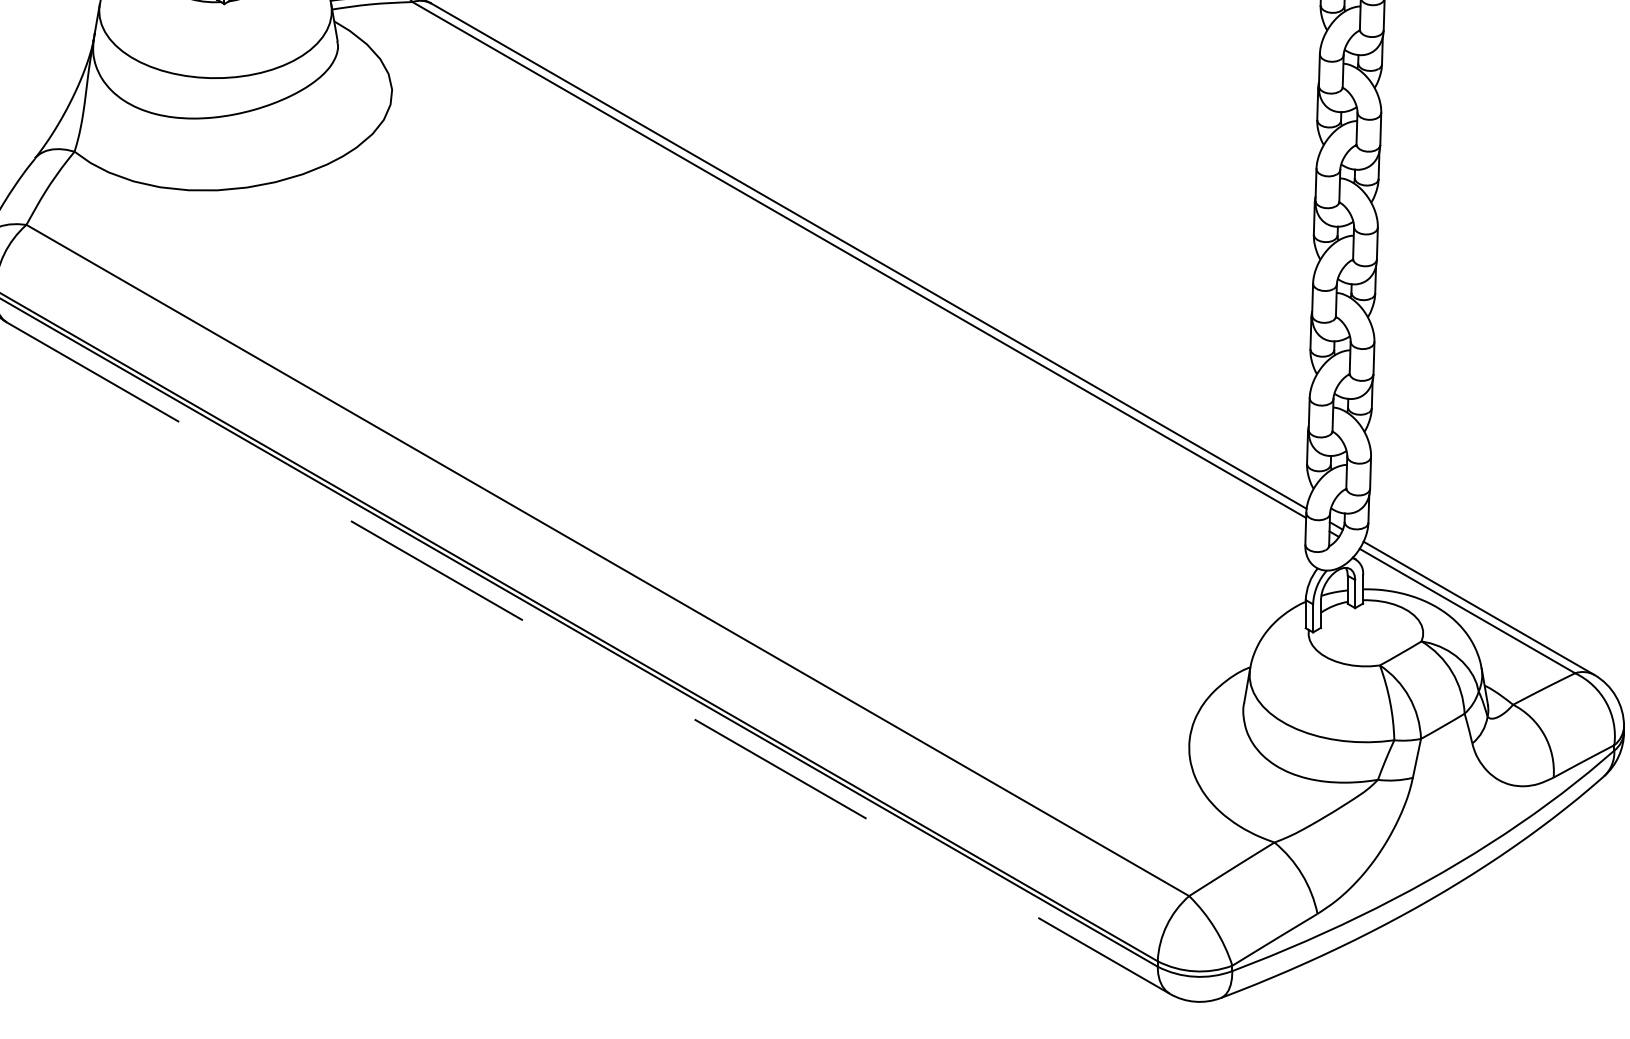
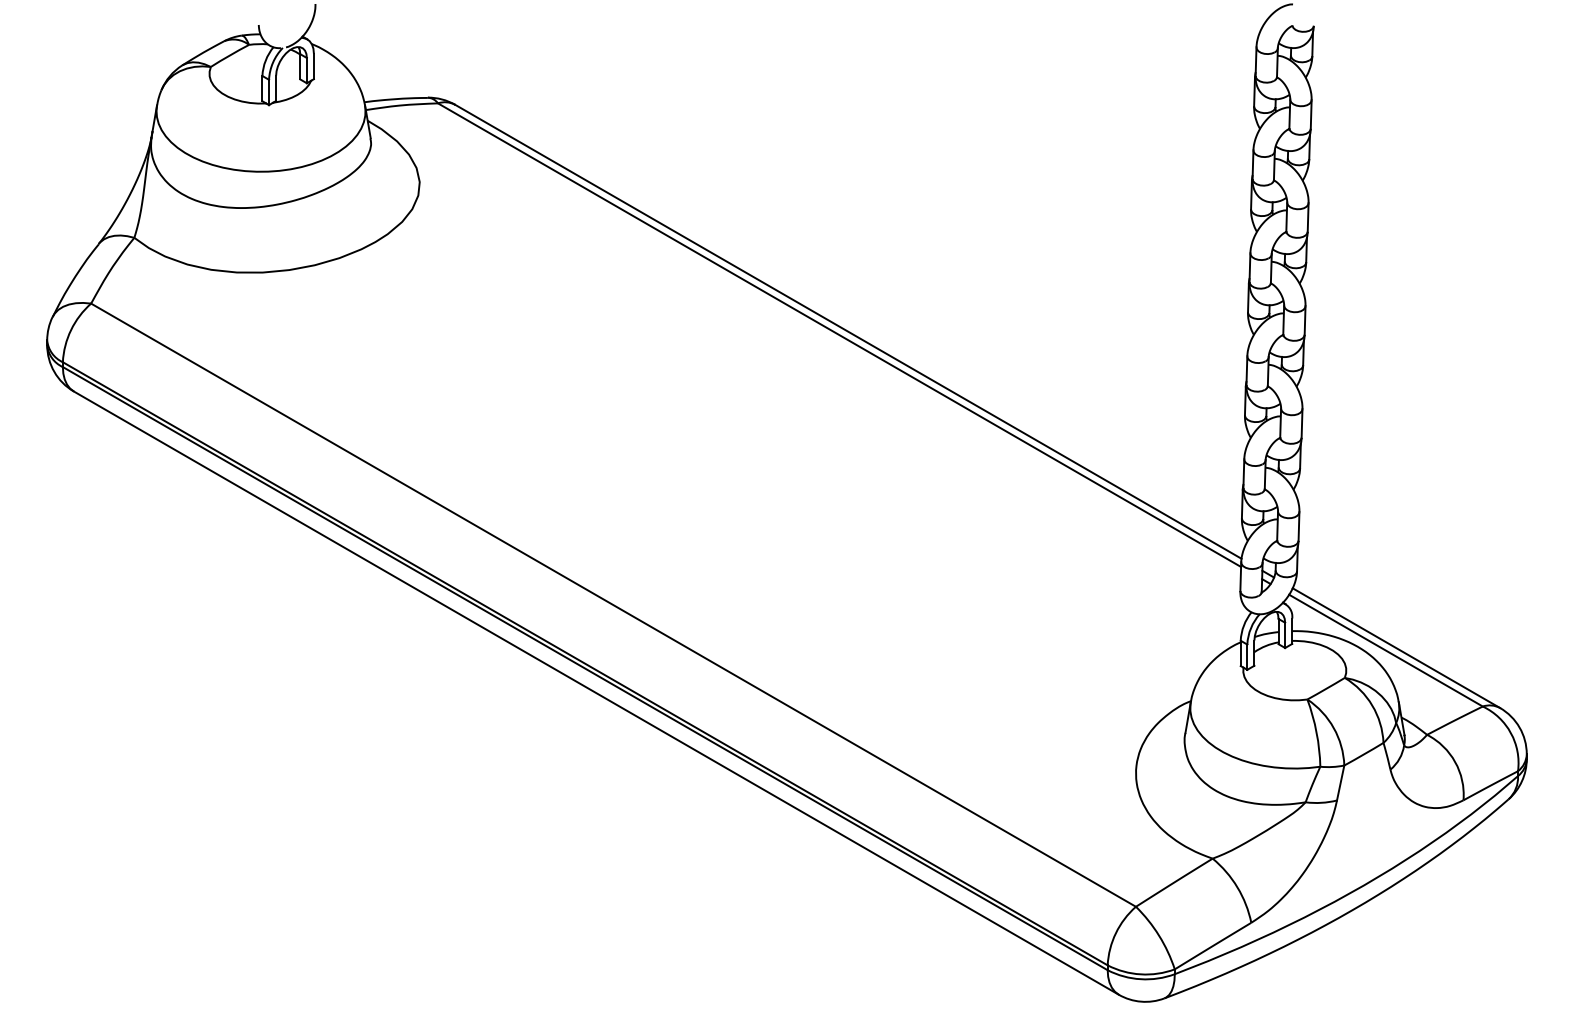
line: (588, 658) -> (596, 693), dashed -> solid

